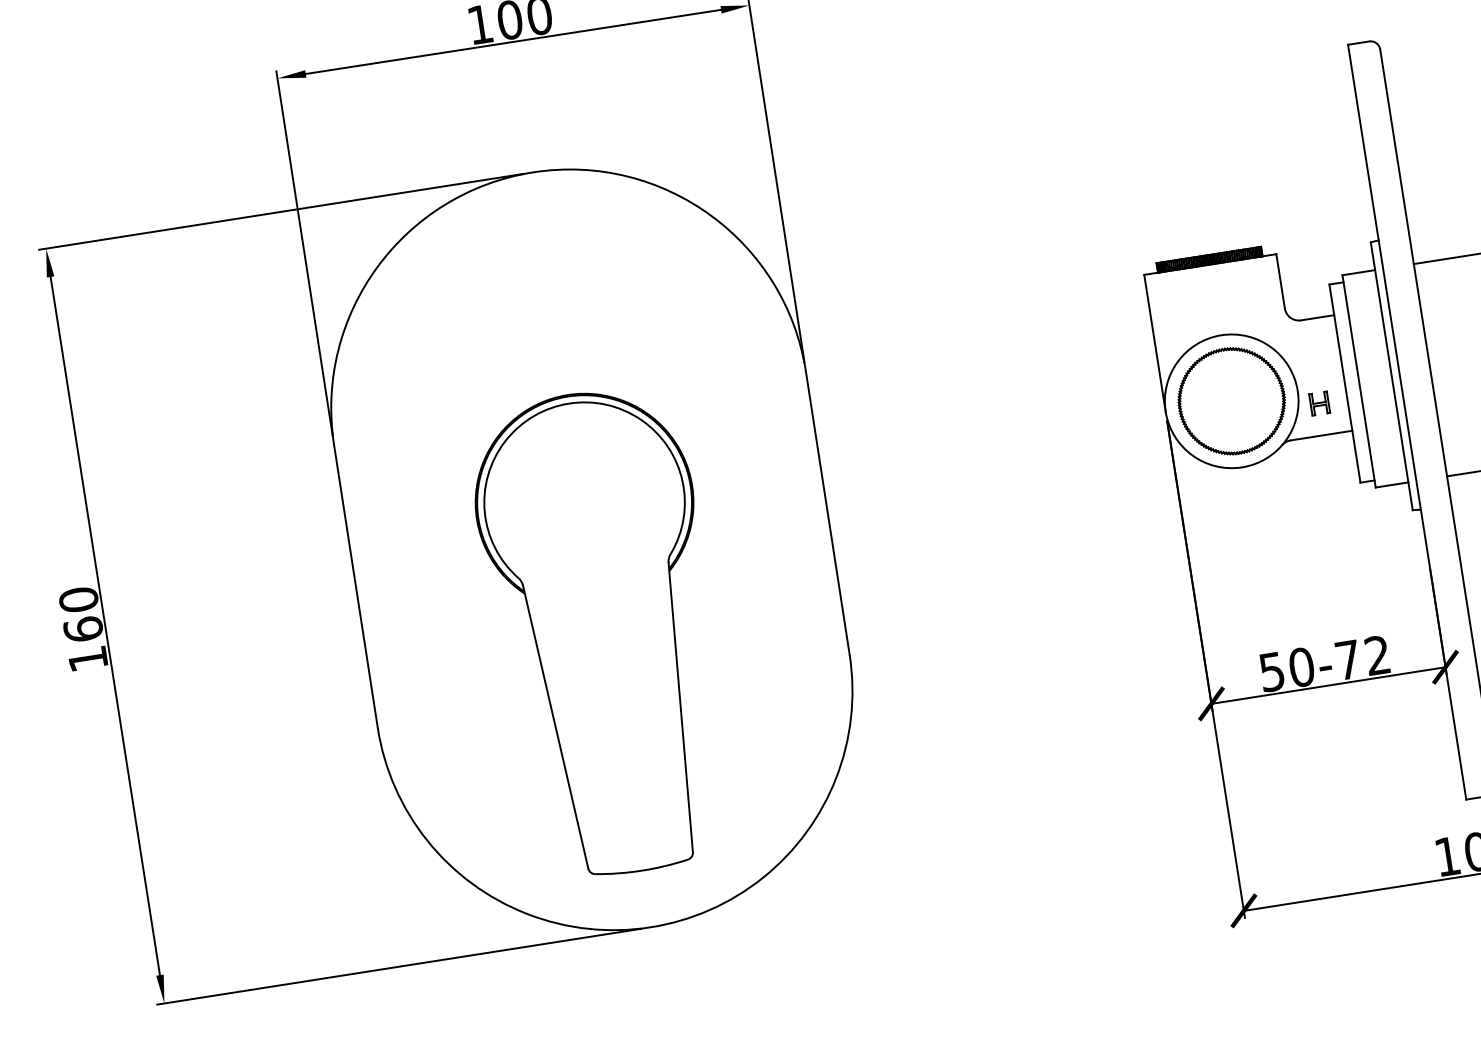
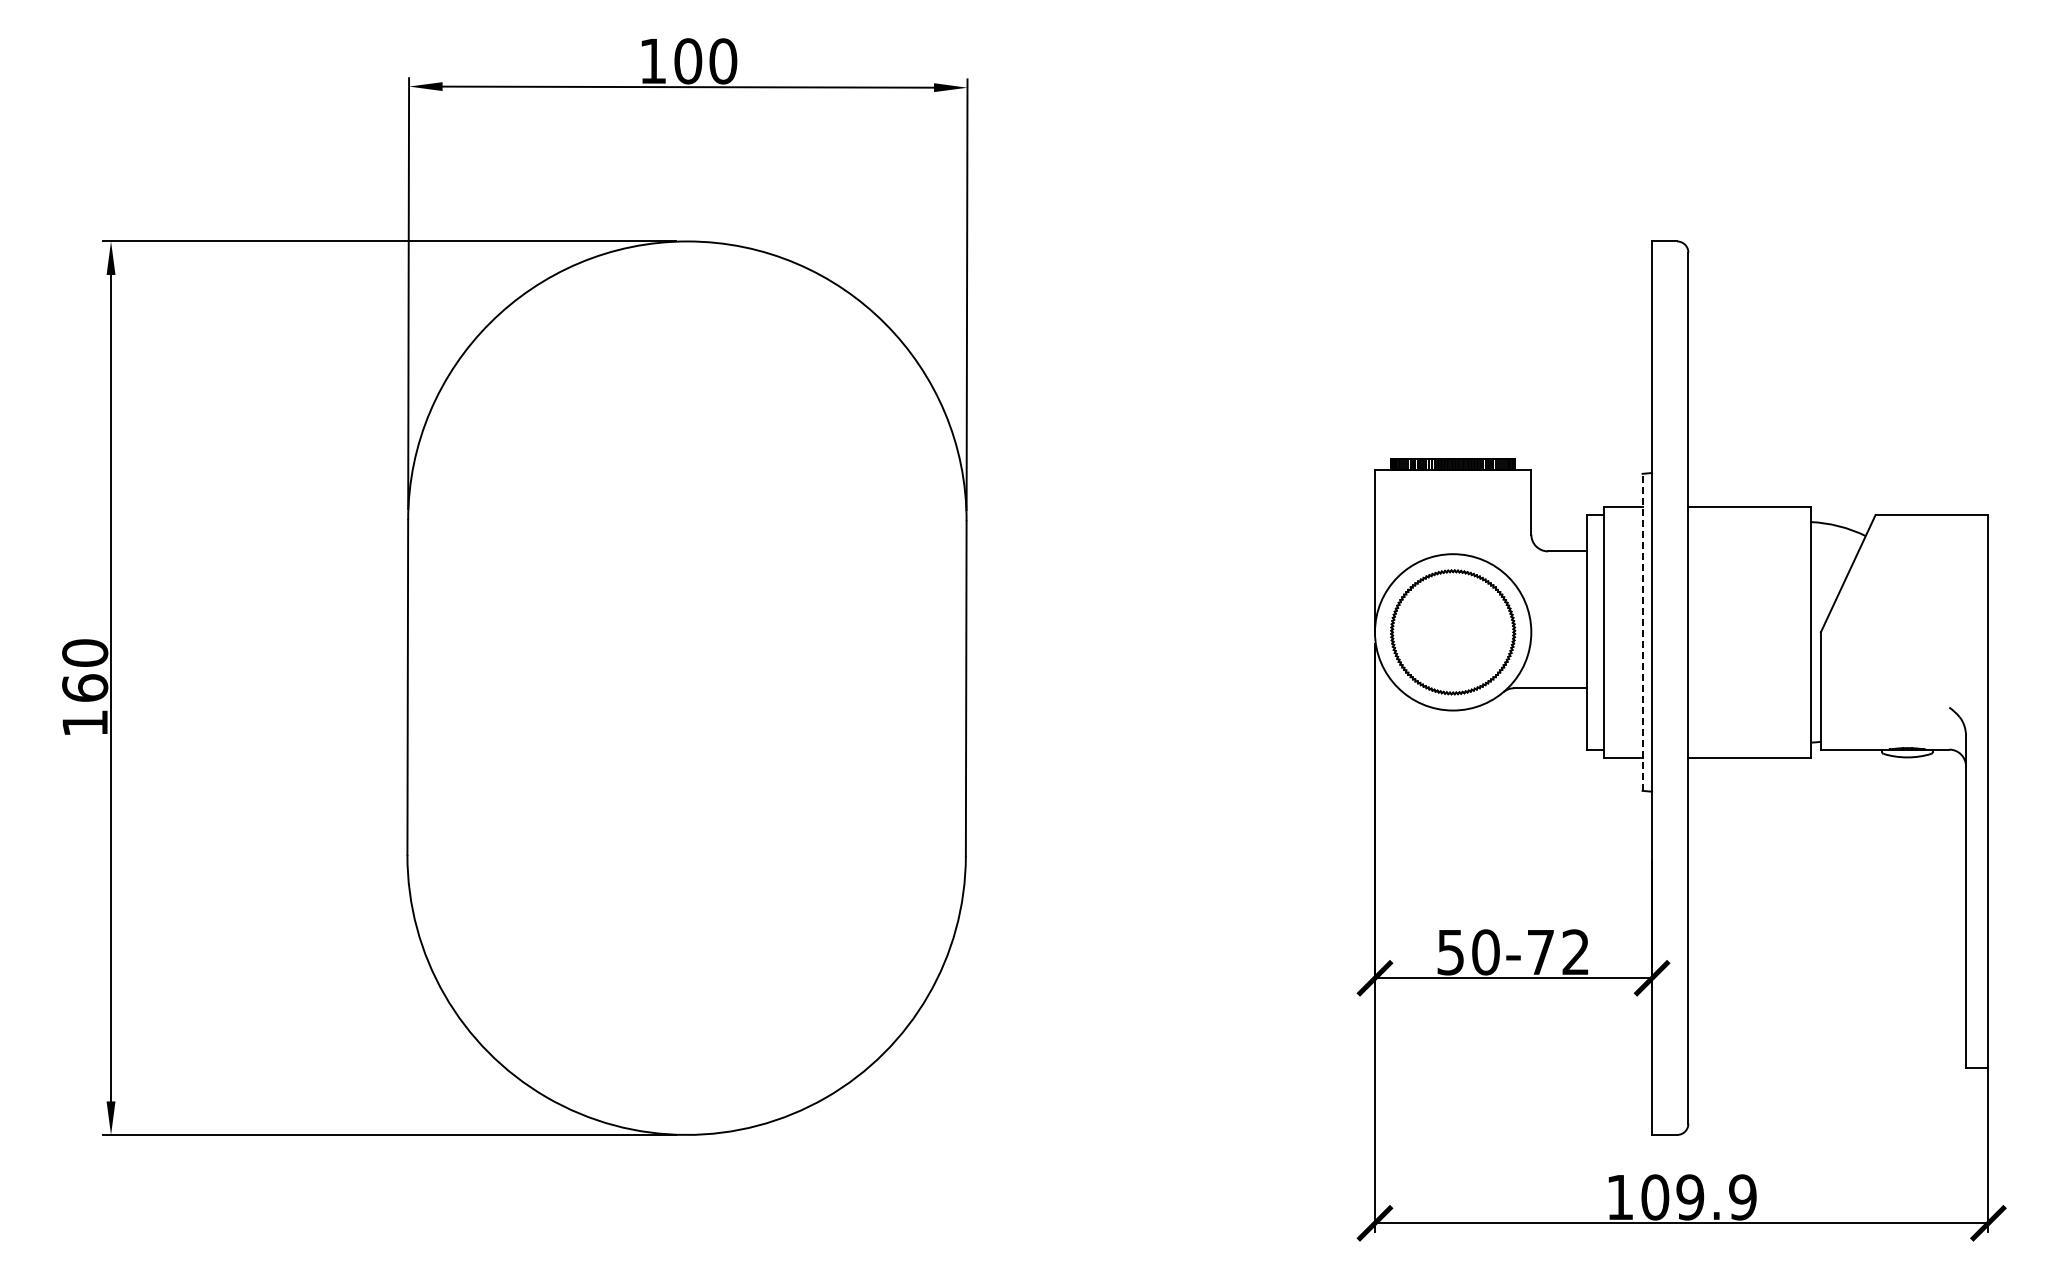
line: (1391, 376) -> (1642, 632), solid -> dashed
part: (1319, 403) -> (1554, 650), removed
part: (604, 632) -> (686, 786), removed

